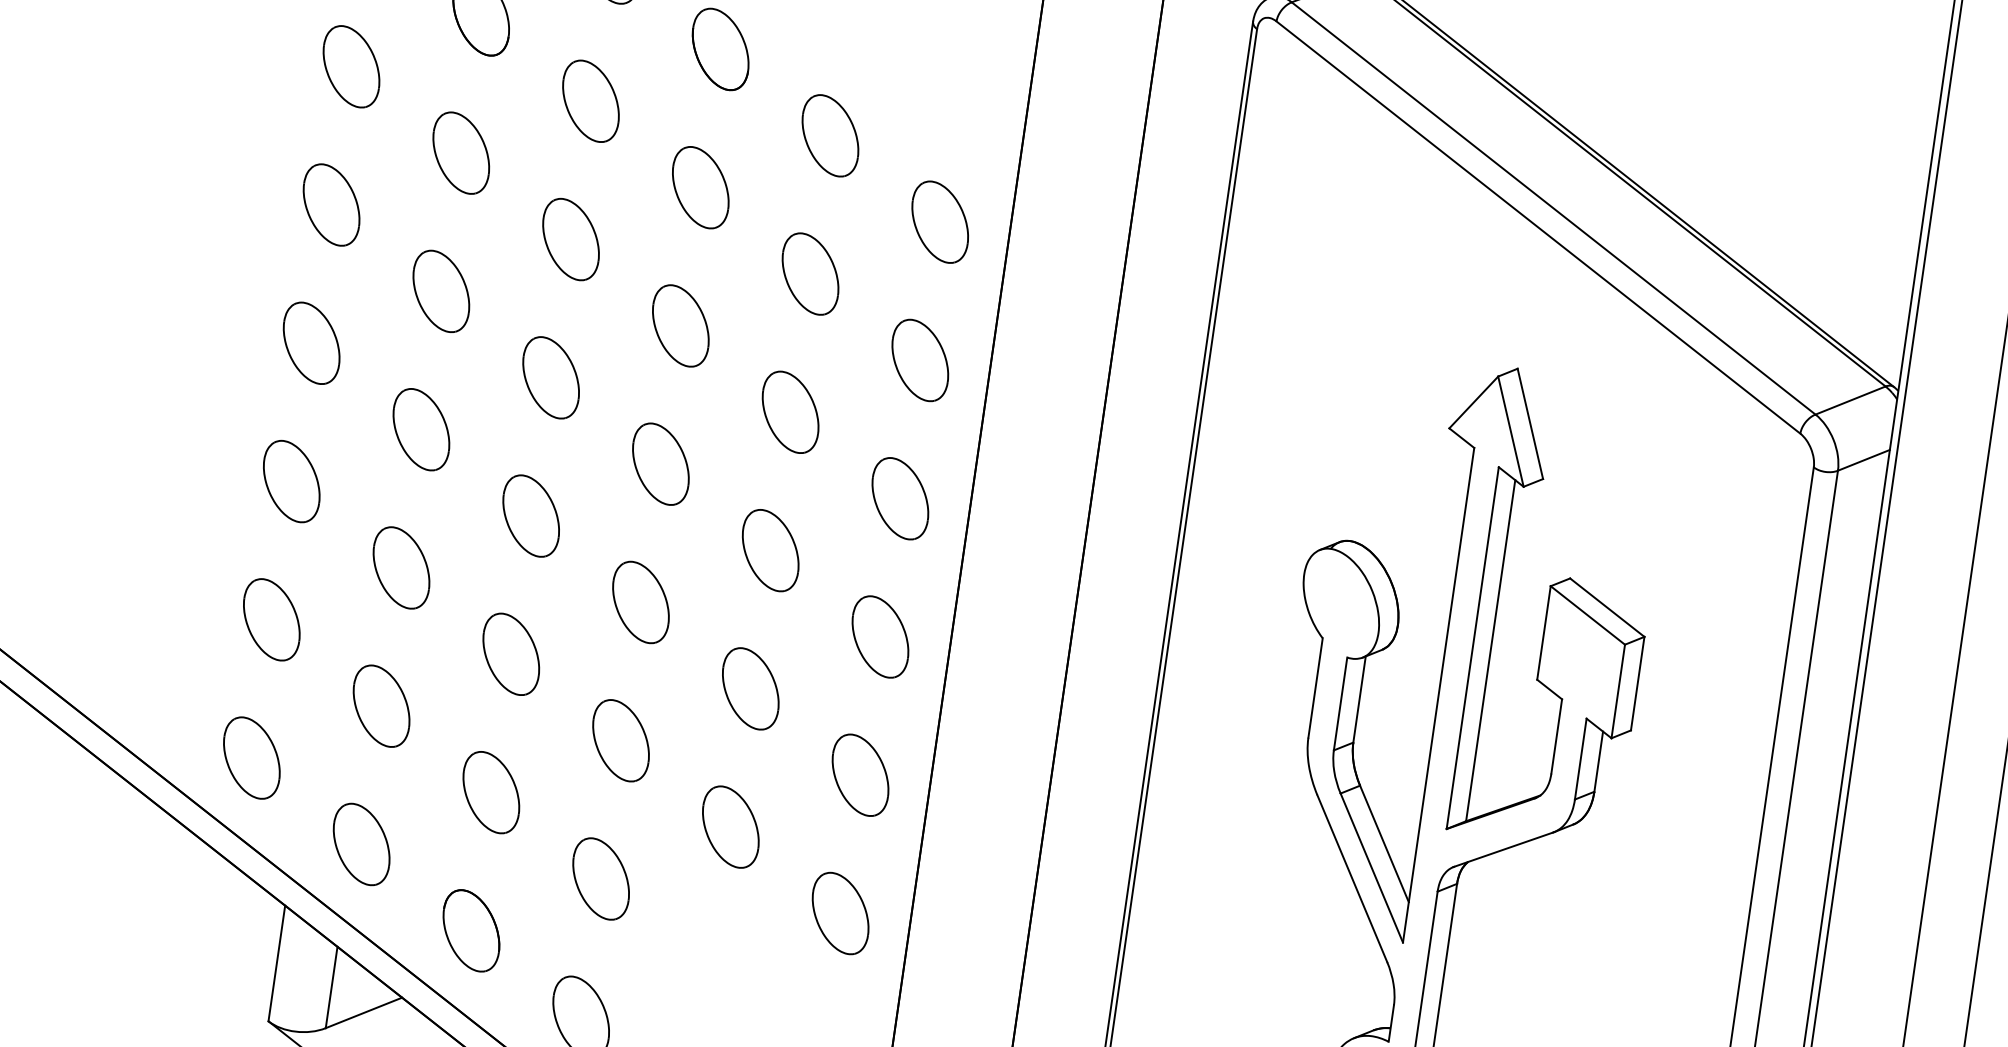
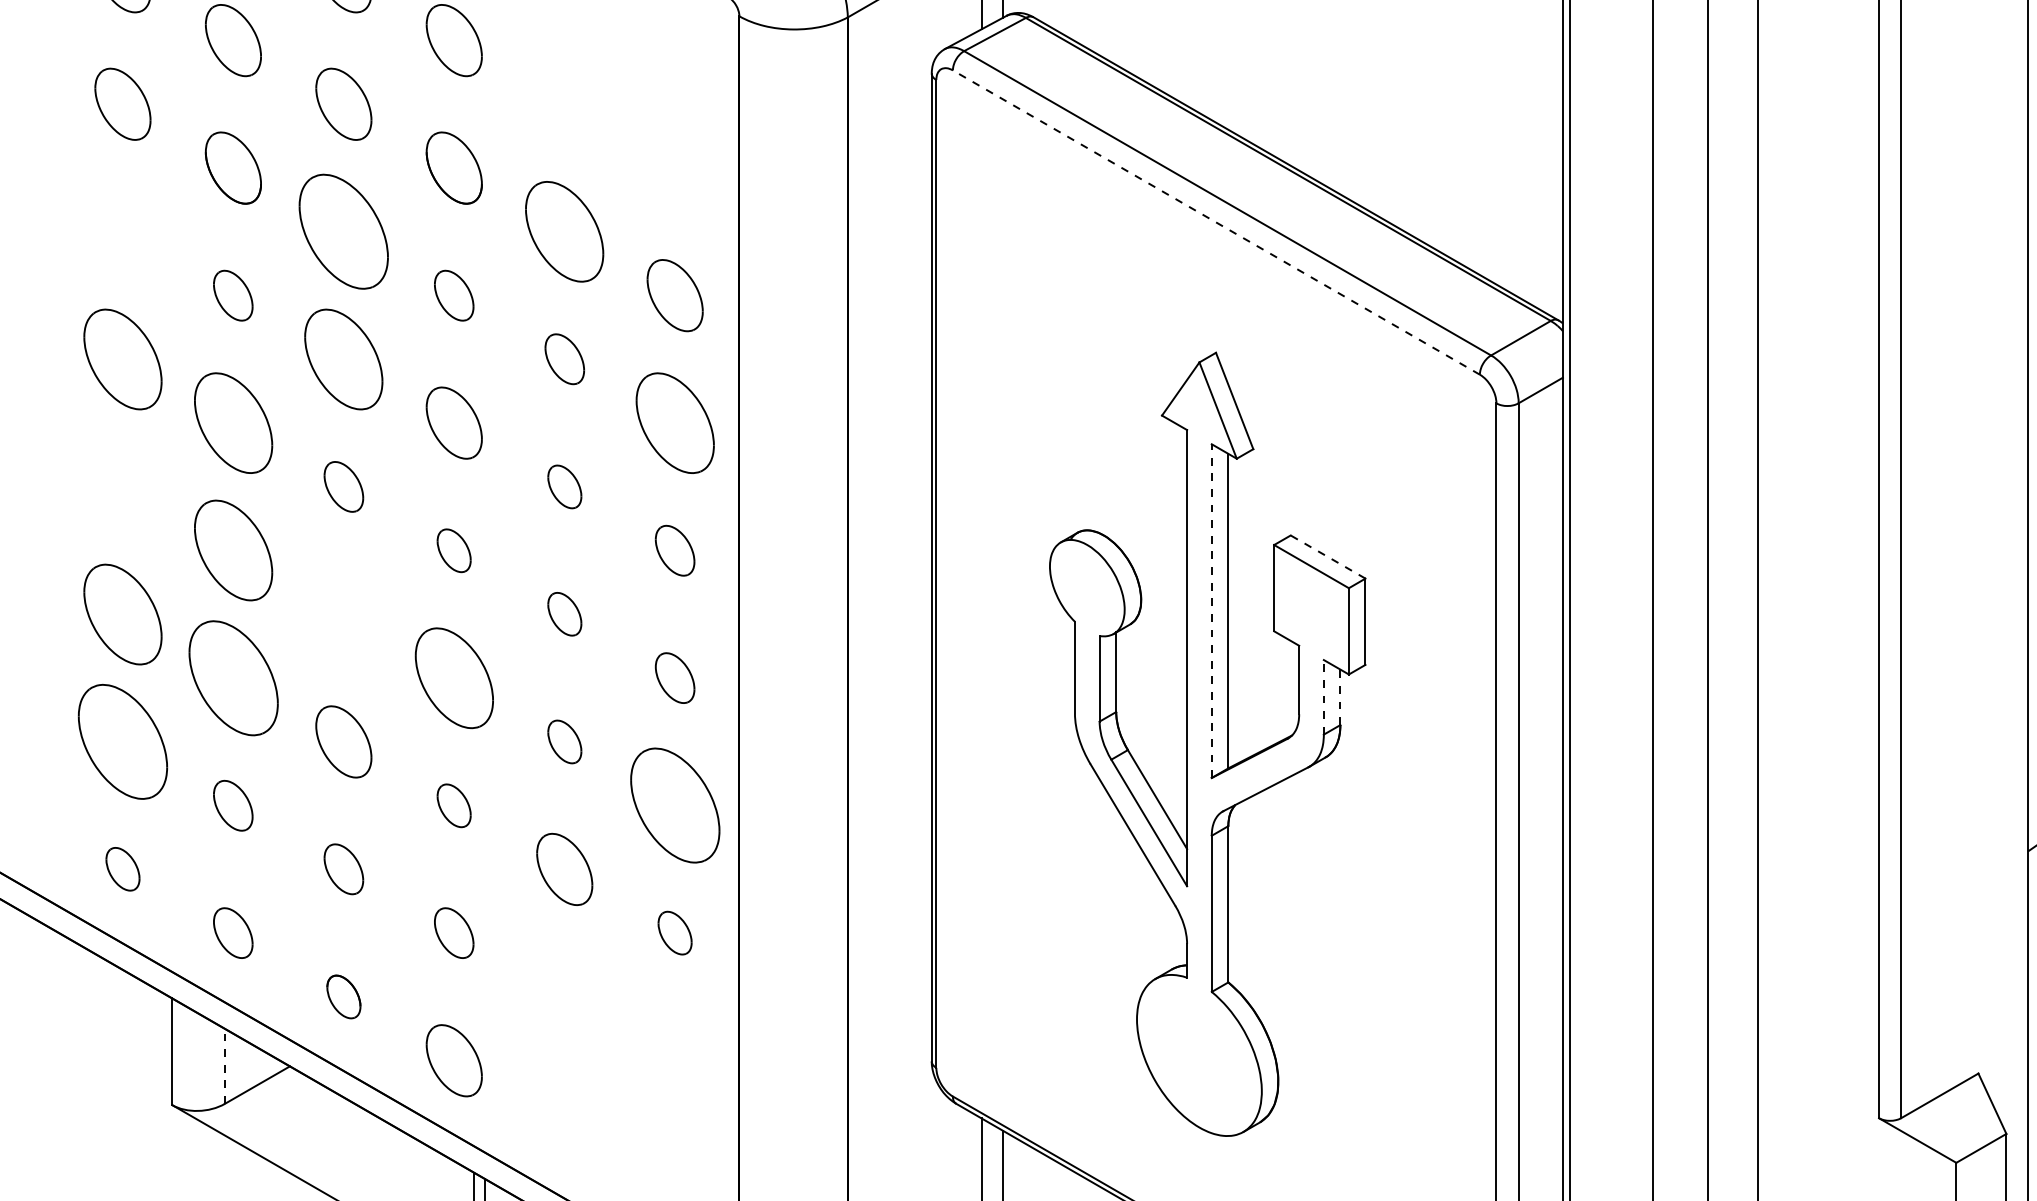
part: (351, 66) -> (122, 231), removed
part: (590, 100) -> (343, 231), size x1.6
part: (830, 135) -> (564, 231), size x1.4
part: (460, 152) -> (232, 295), size x0.7
part: (699, 187) -> (453, 295), size x0.7
part: (331, 204) -> (122, 358), size x1.4
line: (1537, 227) -> (1215, 222), solid -> dashed
part: (570, 238) -> (343, 358), size x1.4
part: (810, 273) -> (564, 358), size x0.7
part: (440, 290) -> (232, 422), size x1.4
part: (311, 342) -> (122, 486), removed
part: (919, 359) -> (674, 422), size x1.4
part: (550, 377) -> (343, 486), size x0.7
part: (790, 411) -> (564, 486), size x0.6
part: (420, 429) -> (232, 550), size x1.4
part: (660, 463) -> (453, 550), size x0.6
part: (291, 480) -> (122, 613), size x1.4
part: (899, 498) -> (674, 550), size x0.7
part: (530, 515) -> (343, 613), removed
part: (770, 549) -> (564, 613), size x0.6
part: (400, 567) -> (232, 677), size x1.6
part: (640, 601) -> (453, 677), size x1.4
line: (1606, 606) -> (1327, 556), solid -> dashed
part: (271, 619) -> (122, 741), size x1.6
part: (879, 636) -> (674, 677), size x0.7
line: (1472, 648) -> (1211, 611), solid -> dashed
part: (750, 688) -> (564, 741), size x0.6
part: (380, 705) -> (232, 805), size x0.7
part: (620, 740) -> (453, 805), size x0.6
part: (251, 756) -> (122, 868), size x0.6
line: (1580, 758) -> (1323, 696), solid -> dashed
line: (1598, 761) -> (1340, 697), solid -> dashed
part: (859, 774) -> (674, 805), size x1.6
part: (491, 791) -> (343, 868), size x0.7
part: (360, 843) -> (232, 932), size x0.7
part: (600, 878) -> (453, 932), size x0.7
part: (840, 912) -> (674, 932), size x0.6
part: (471, 930) -> (343, 996), size x0.6
line: (331, 987) -> (224, 1066), solid -> dashed

